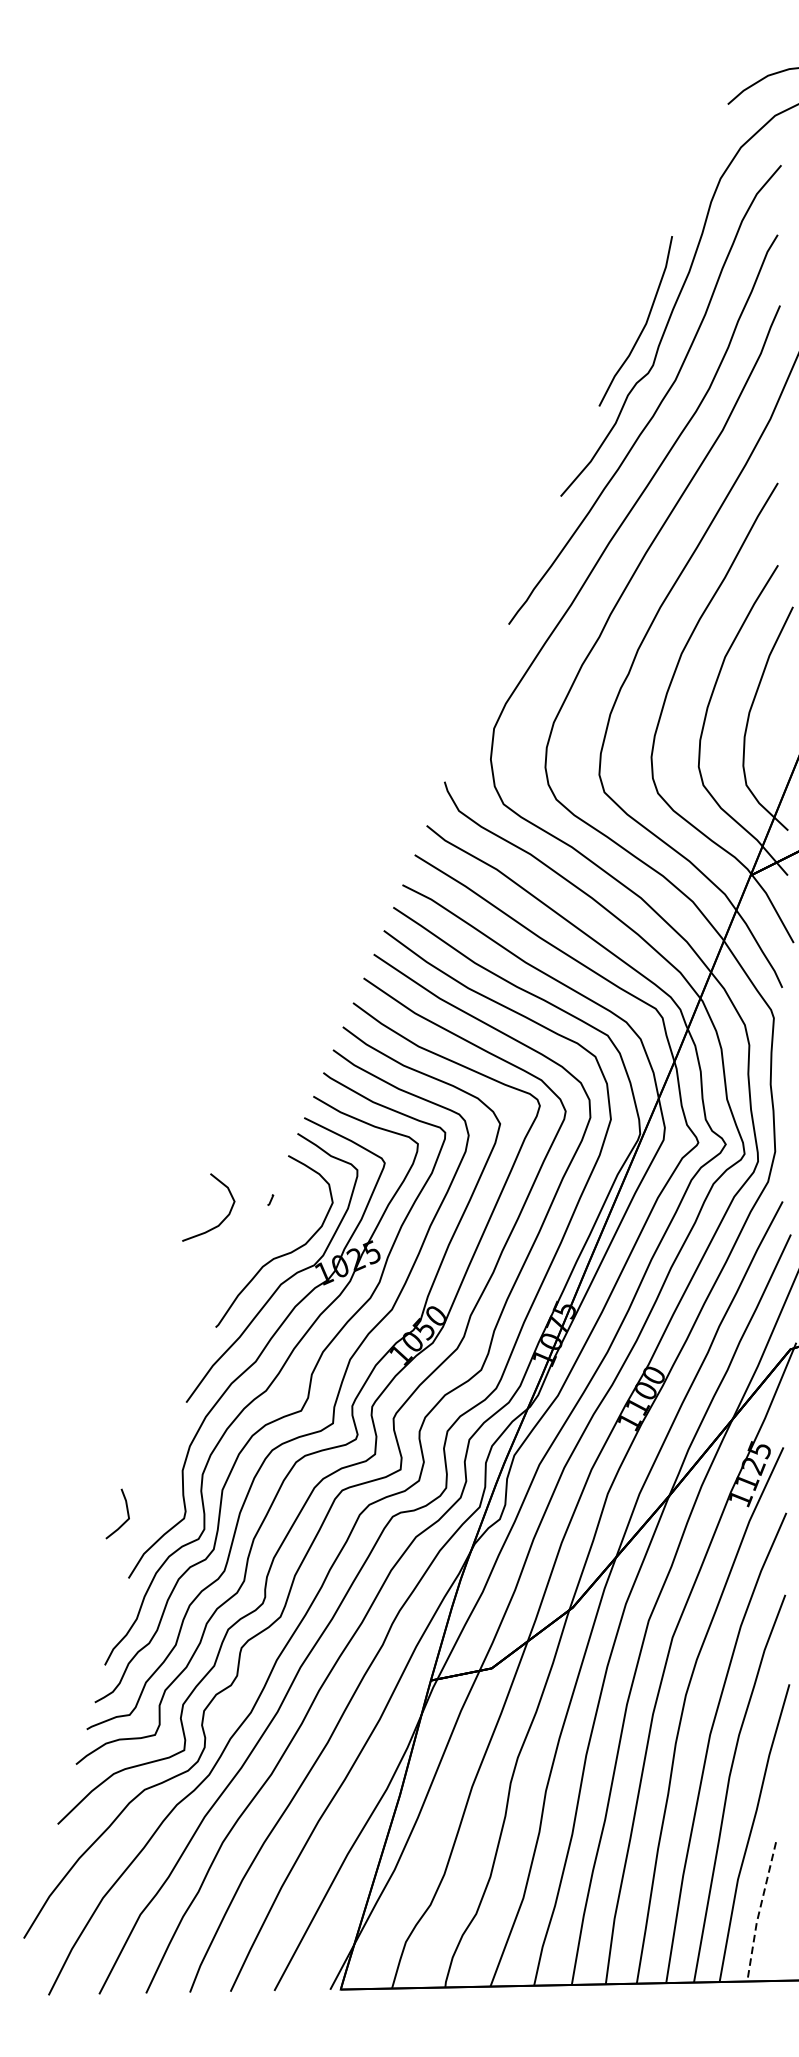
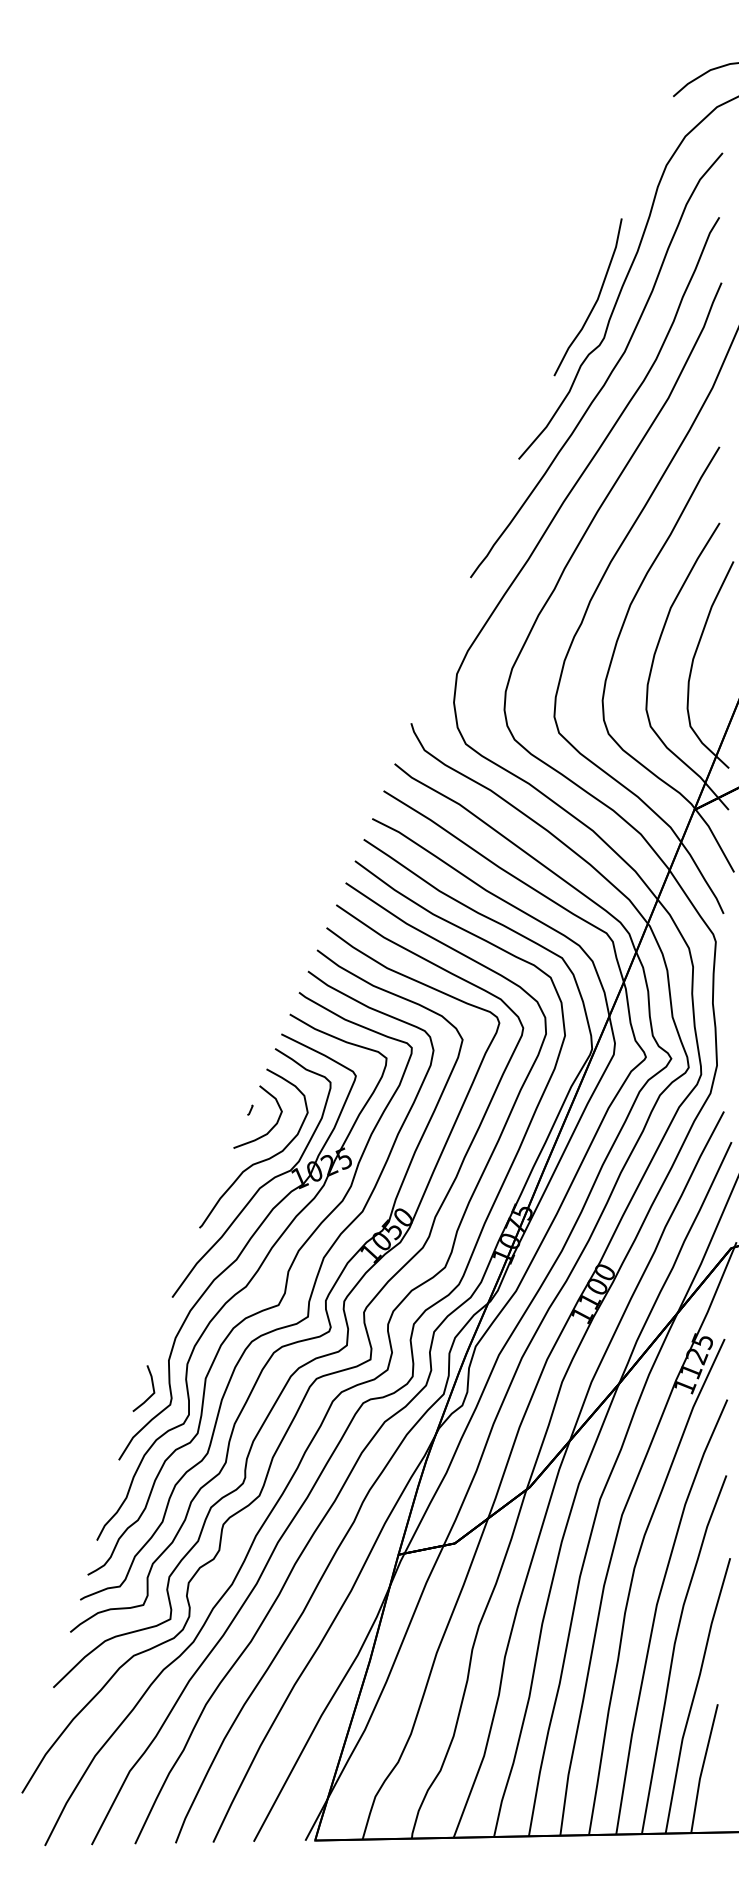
curve: (223, 1218) -> (271, 1127), moved
line: (127, 1513) -> (152, 1388), moved
line: (759, 1912) -> (702, 1769), dashed -> solid

